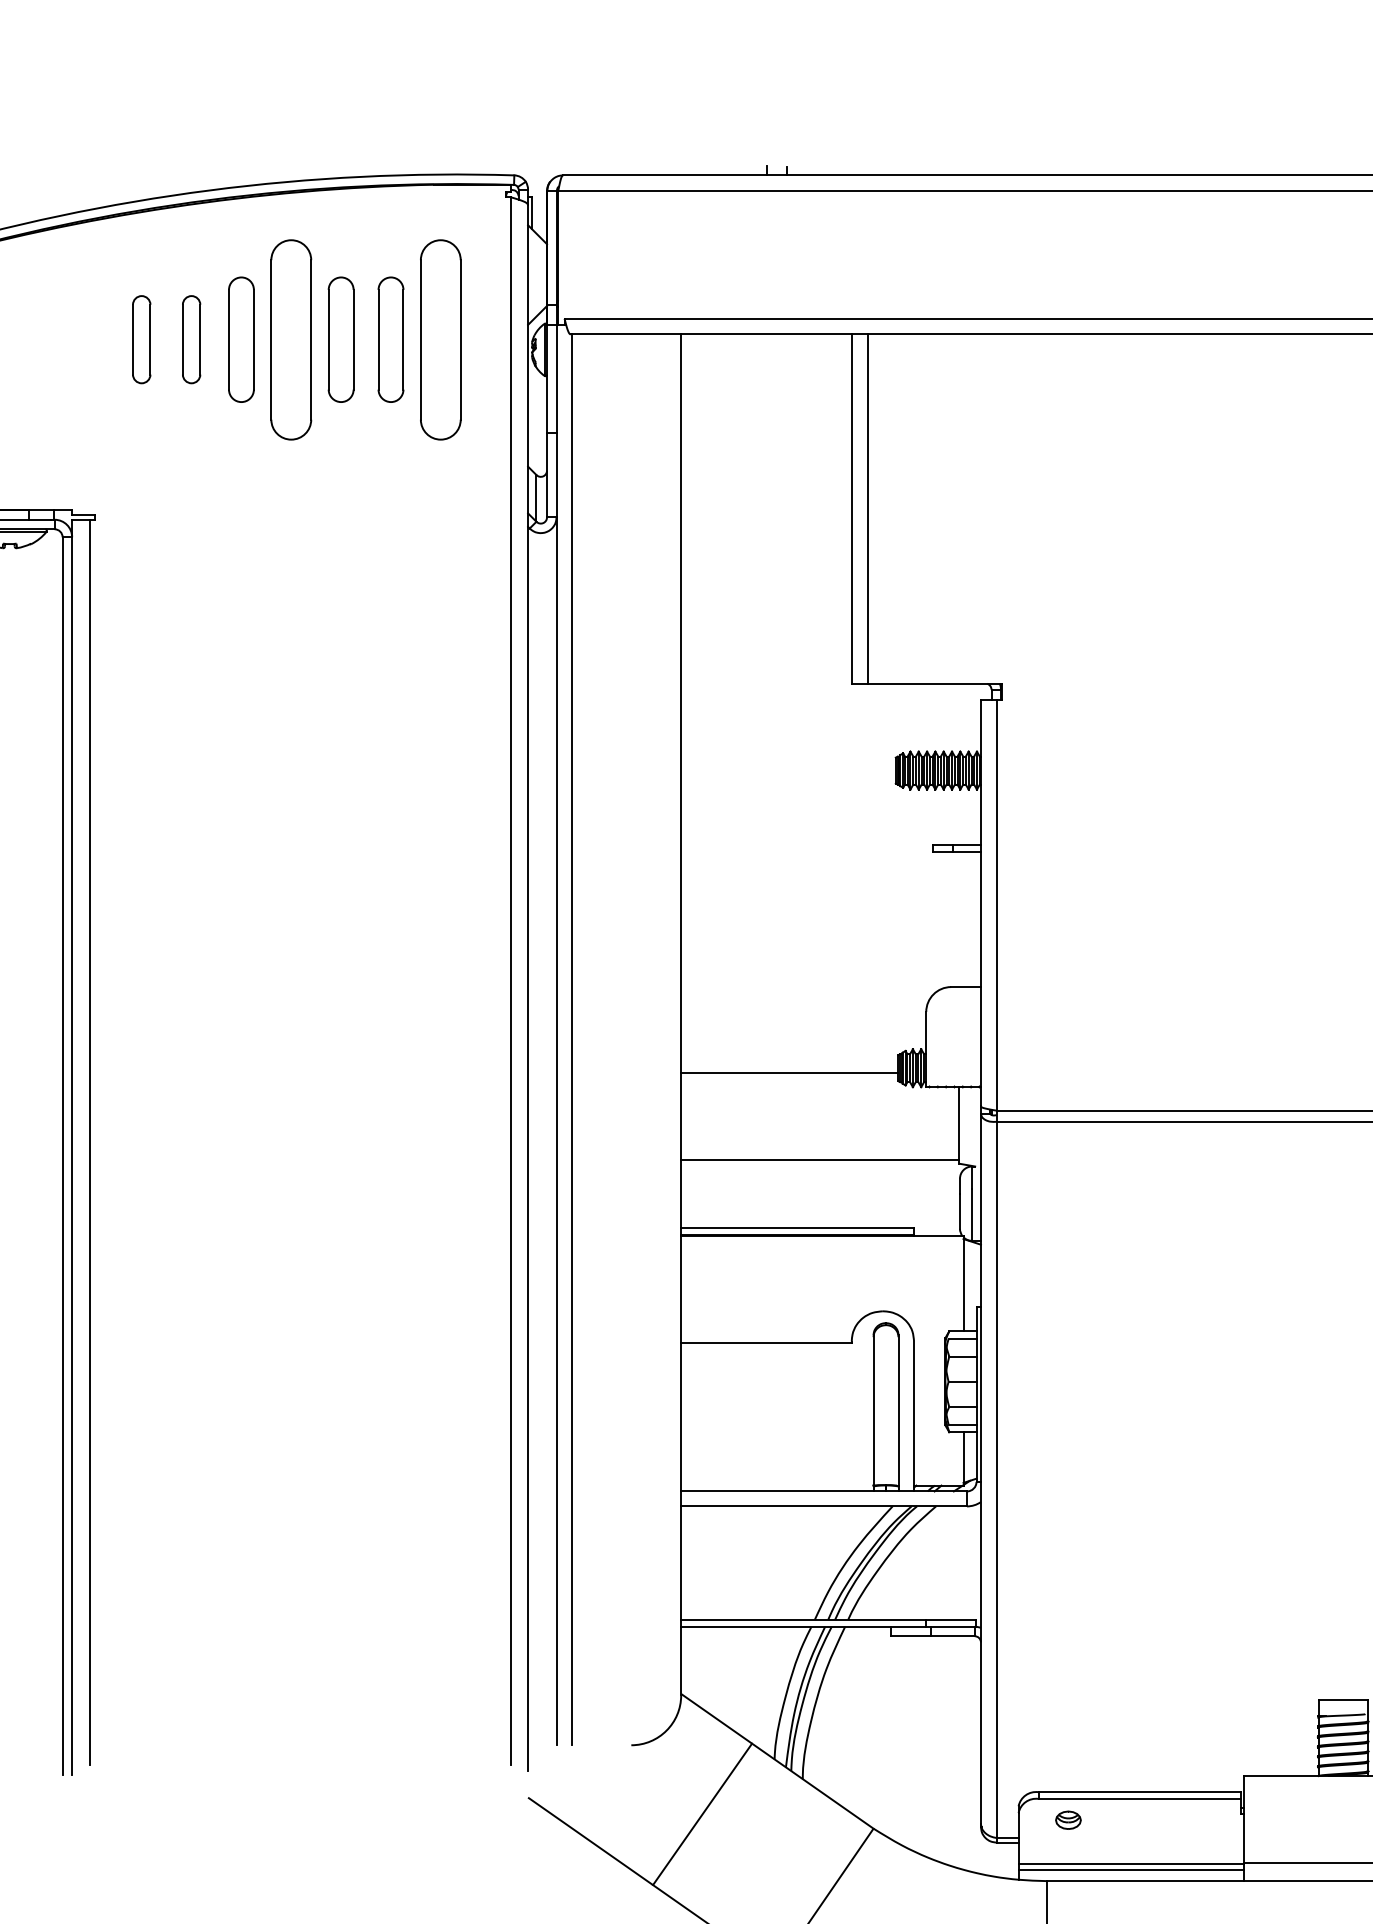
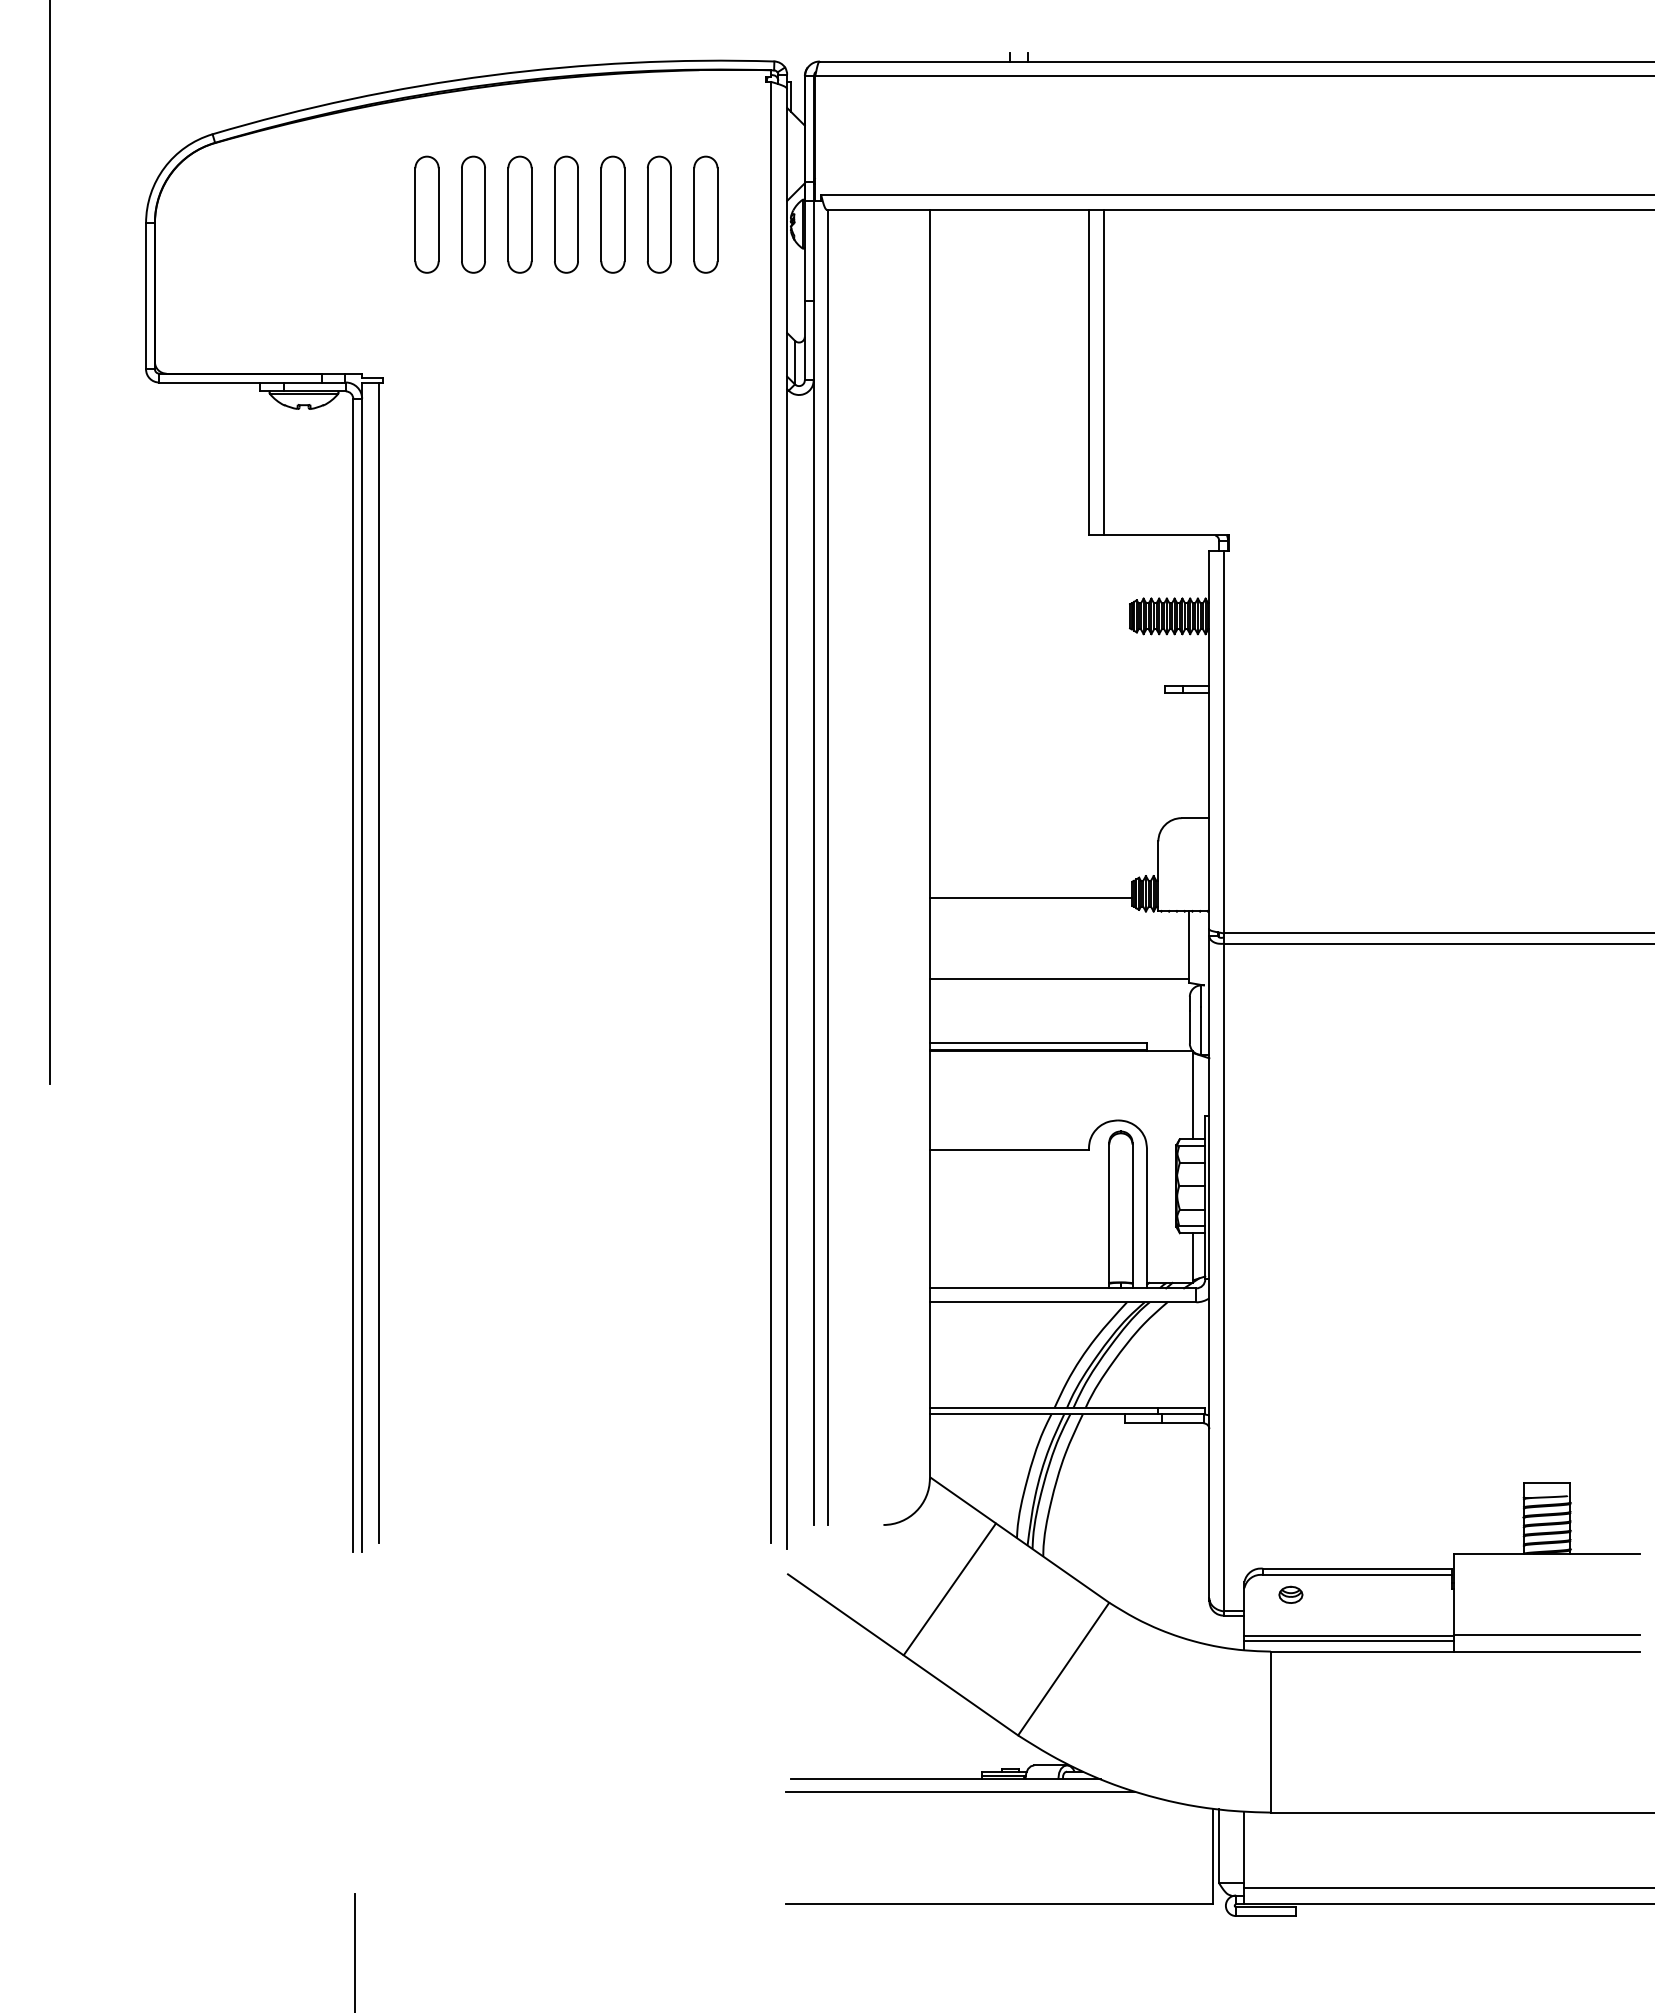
part: (141, 339) -> (426, 214), size x1.43
part: (191, 339) -> (473, 214), size x1.43
part: (291, 339) -> (566, 214), size x0.62
part: (440, 339) -> (705, 214), size x0.62

